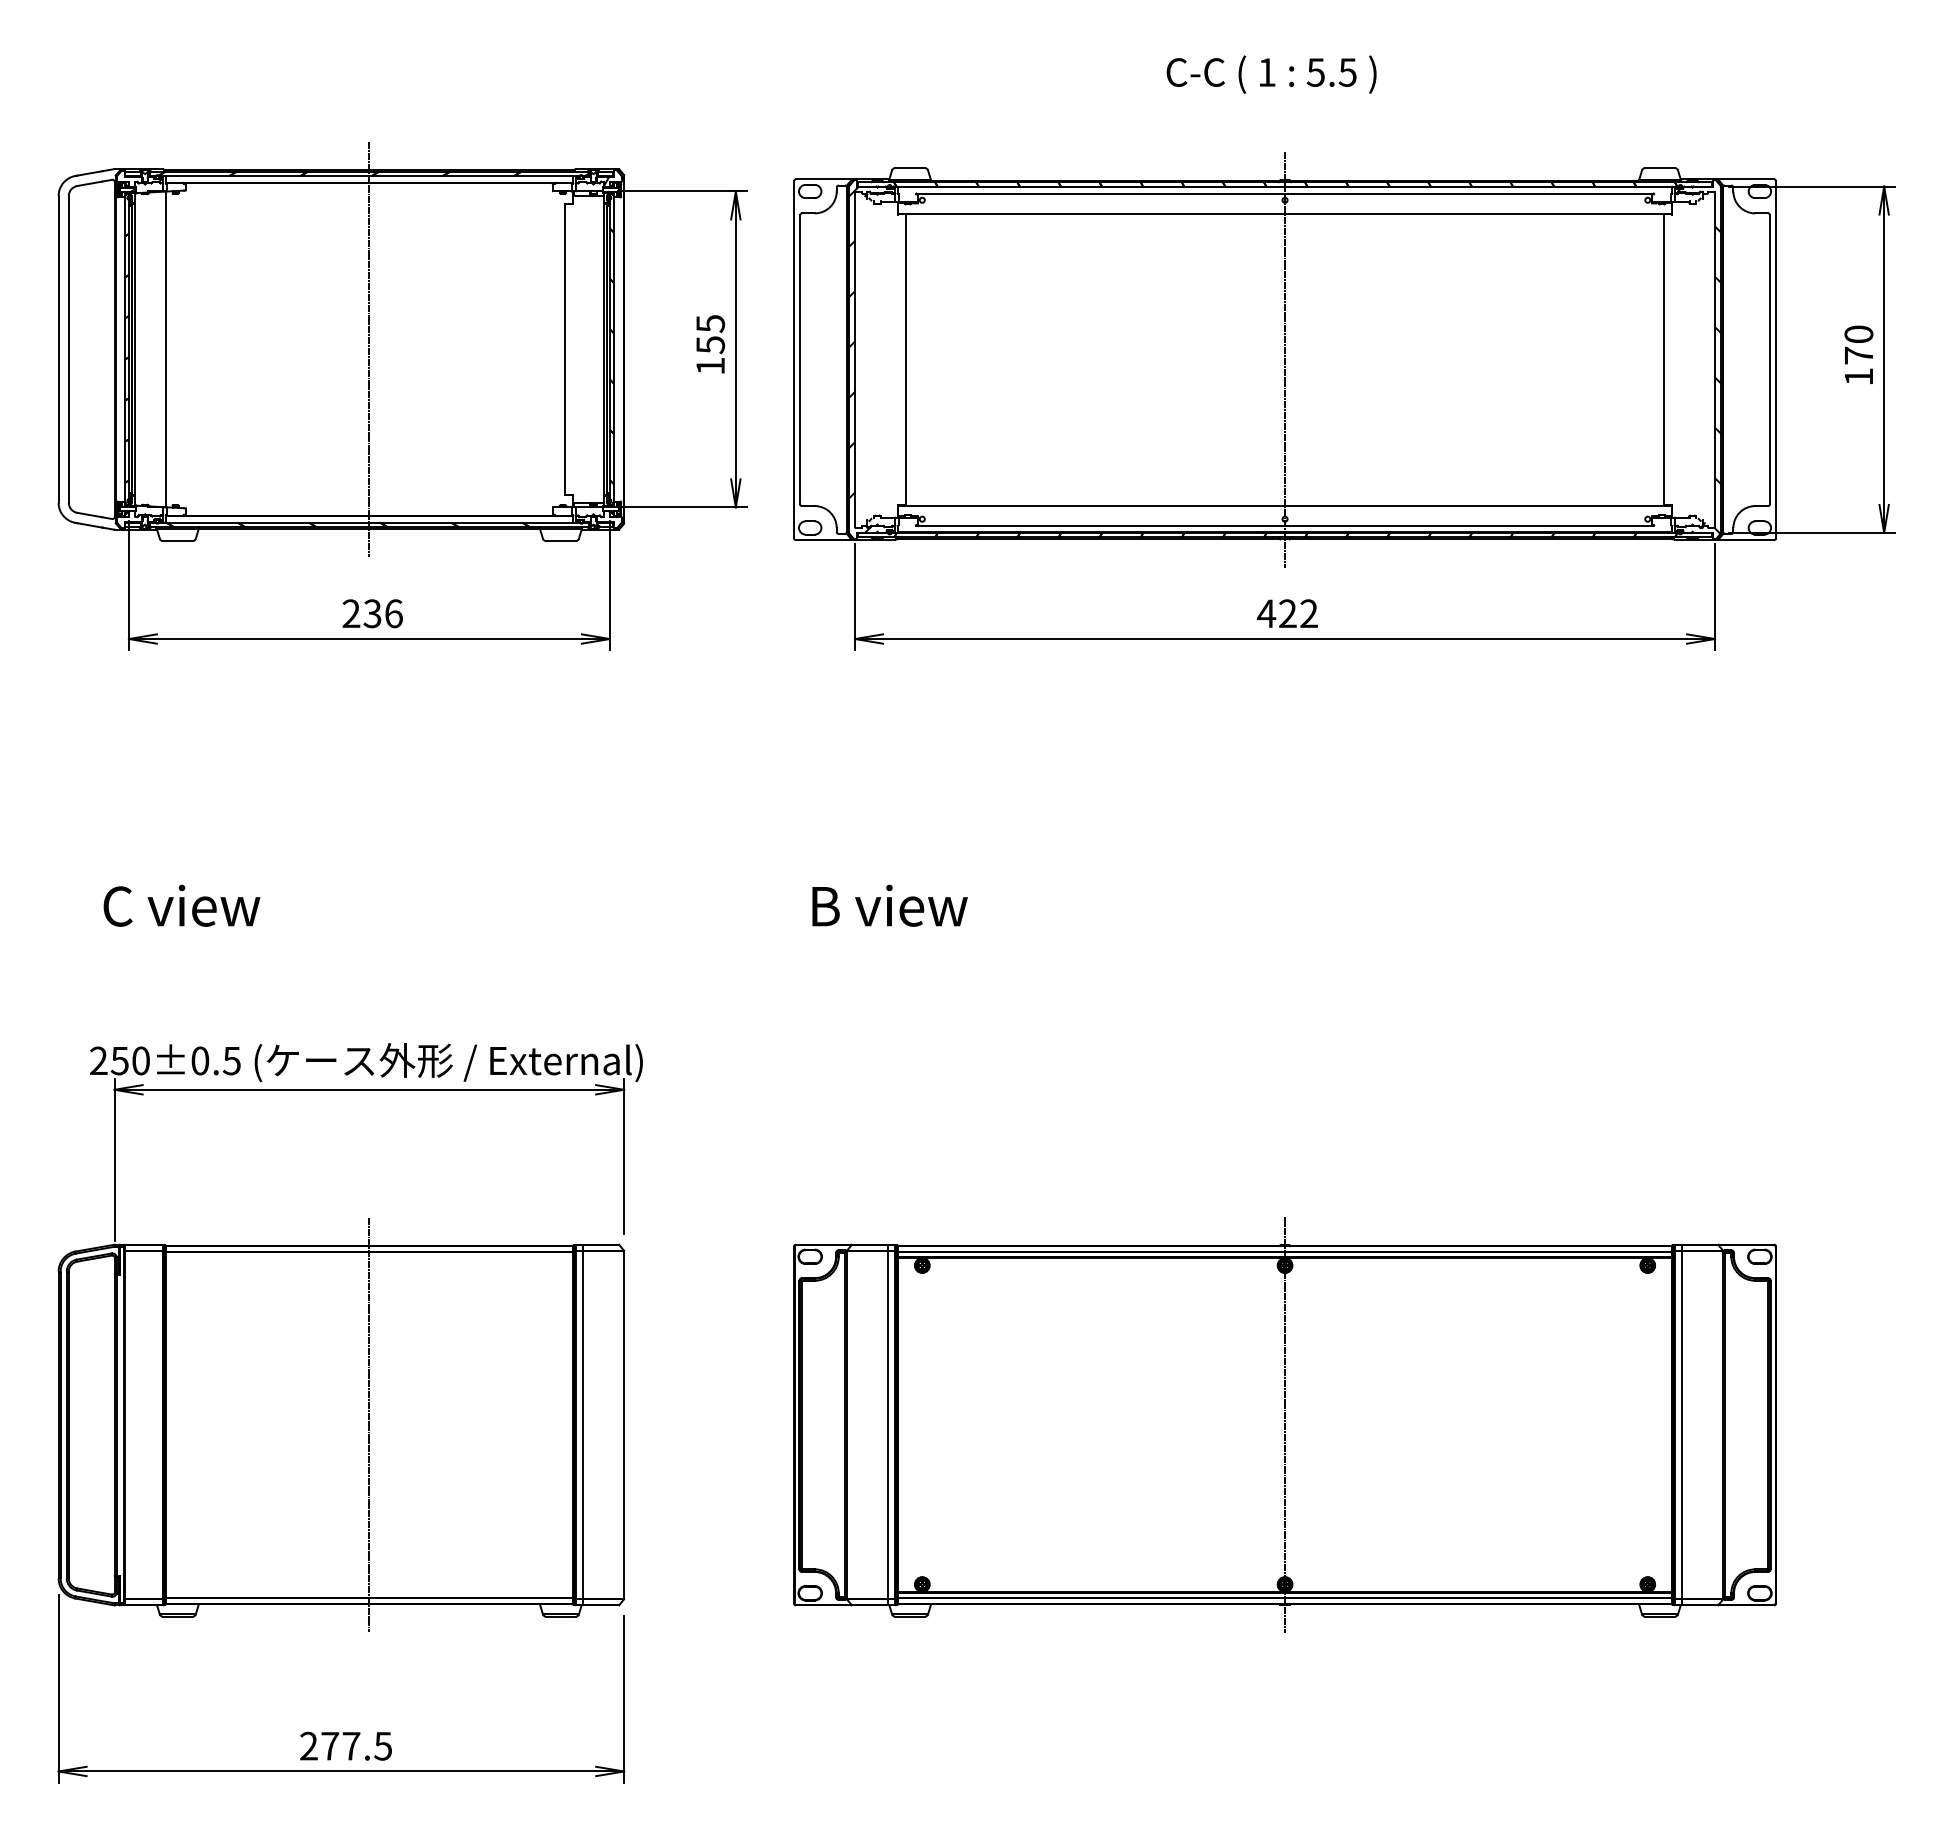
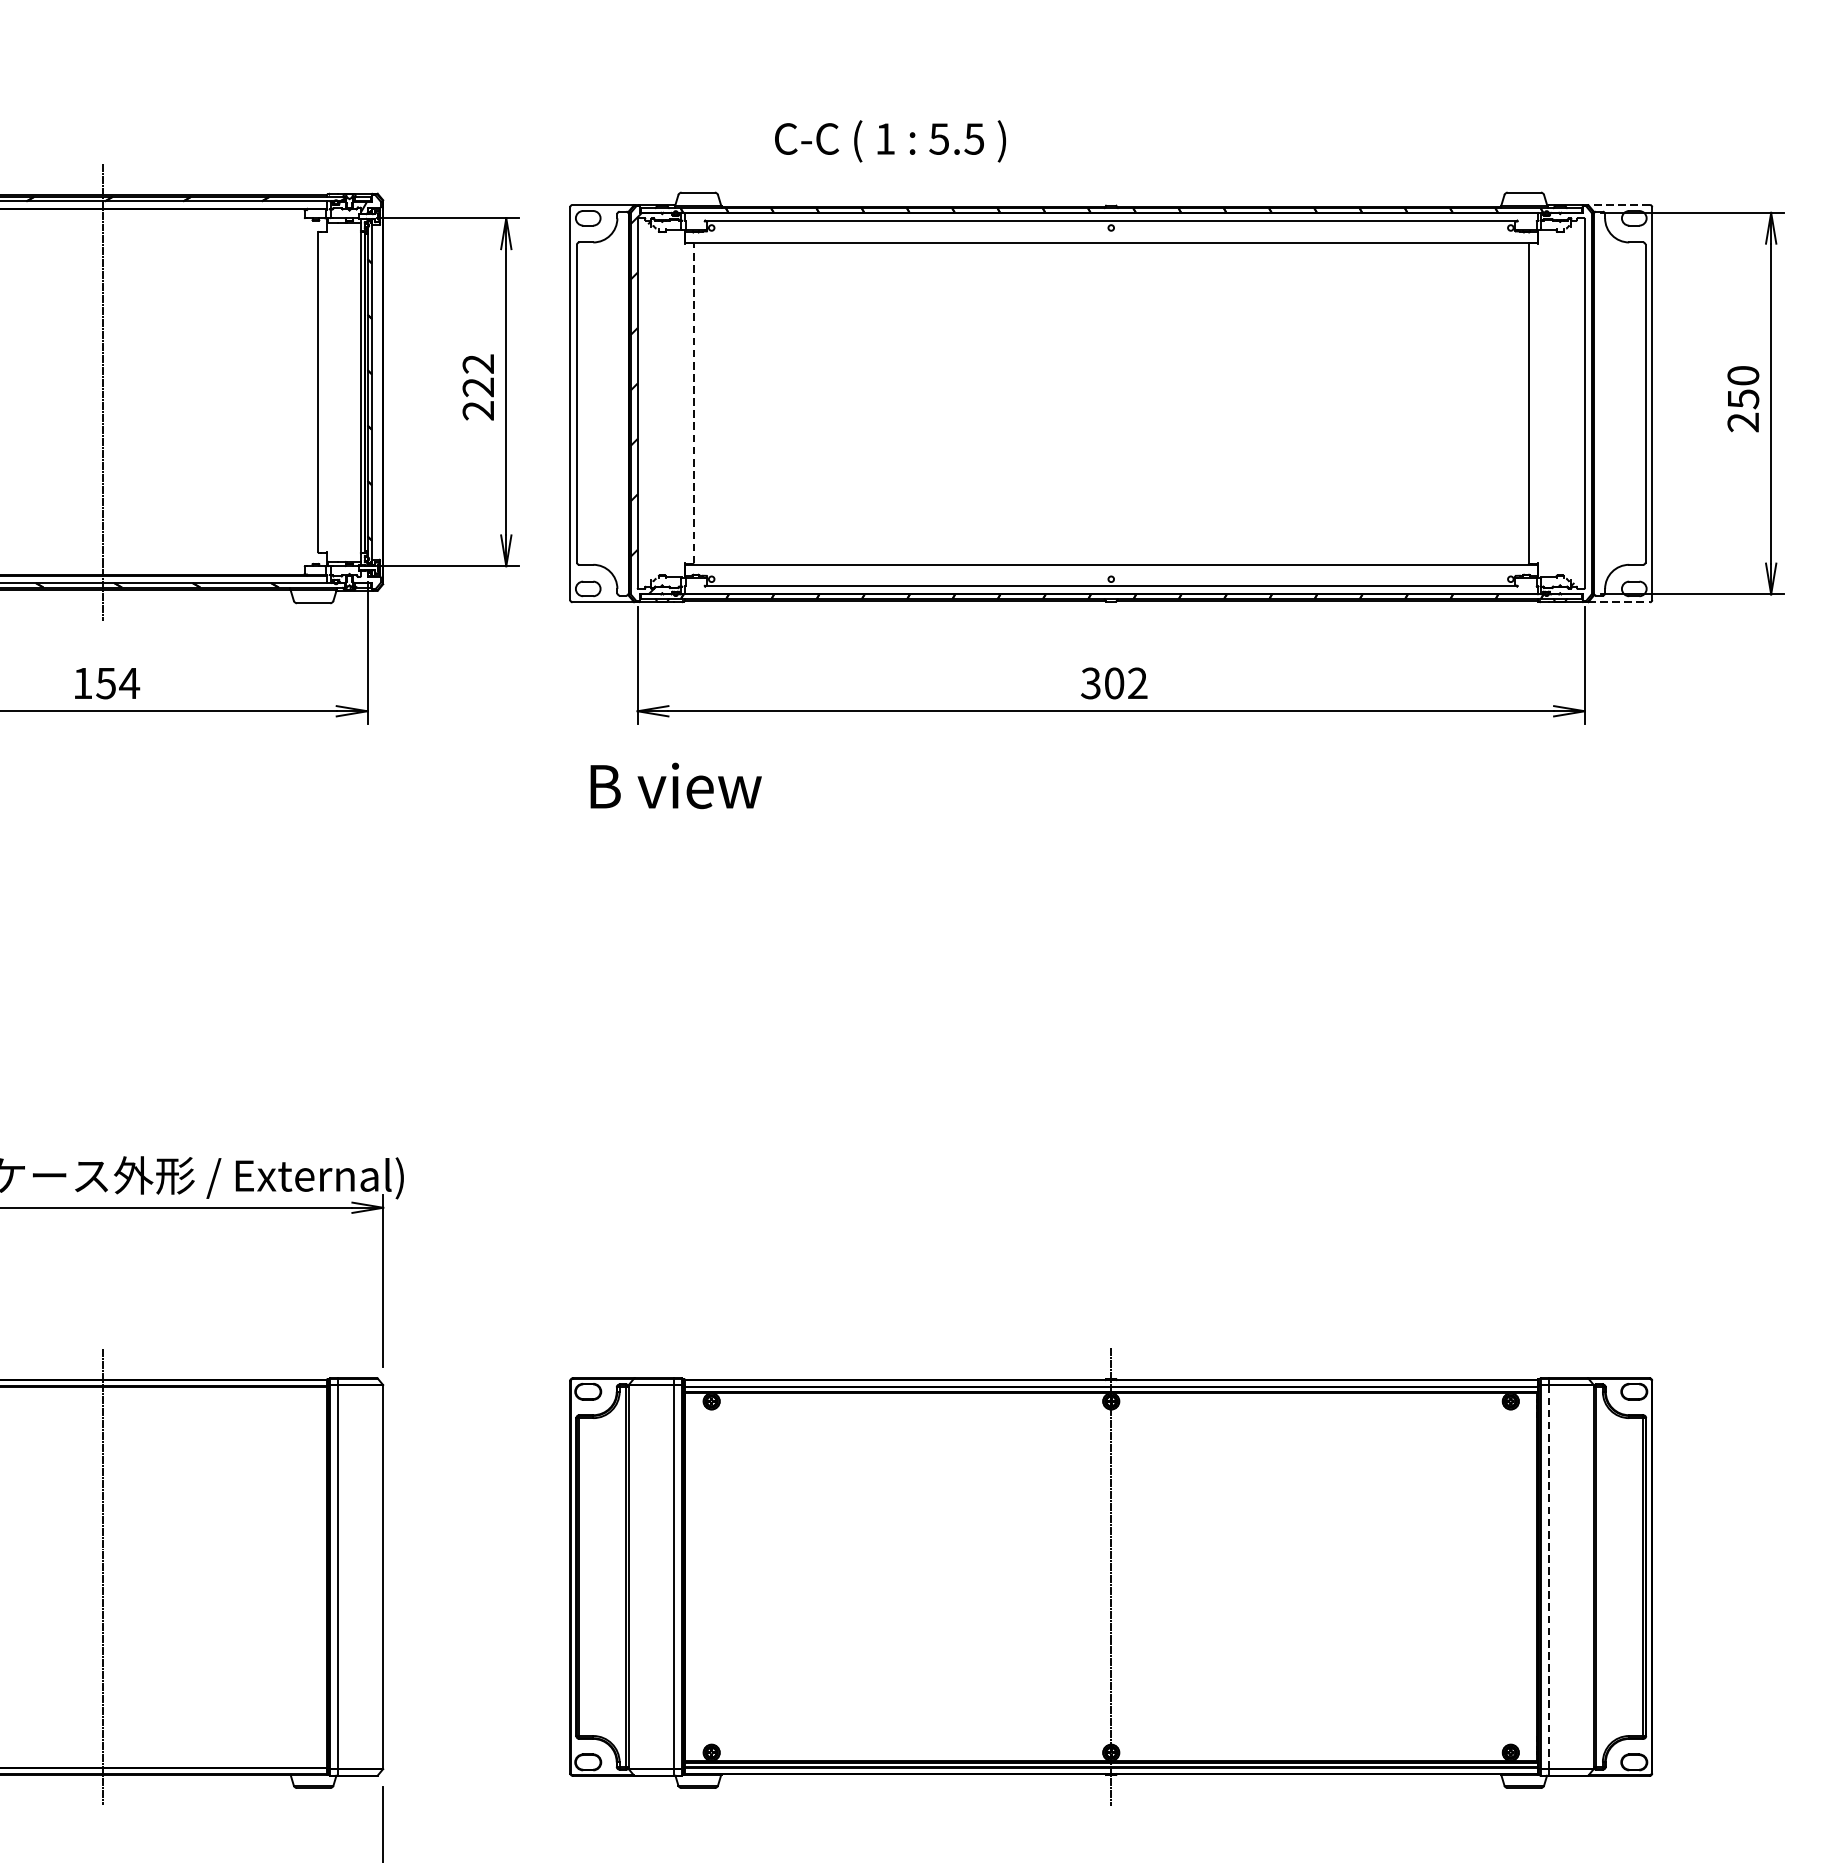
text: (1271, 74) -> (890, 141), moved
line: (1745, 179) -> (1618, 205), solid -> dashed
text: (710, 345) -> (478, 387), 155 -> 222
line: (906, 359) -> (694, 403), solid -> dashed
line: (1285, 359) -> (1111, 403), removed
hatch: (1698, 359) -> (1566, 403), removed
text: (1858, 365) -> (1742, 409), 170 -> 250
line: (1746, 540) -> (1619, 602), solid -> dashed
text: (372, 613) -> (106, 683), 236 -> 154
text: (1276, 613) -> (1101, 683), 422 -> 302
text: (889, 905) -> (675, 785), moved
line: (1682, 1425) -> (1549, 1577), solid -> dashed

